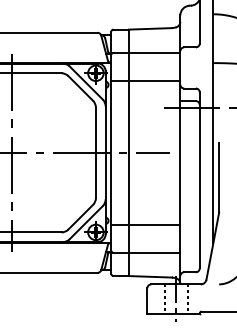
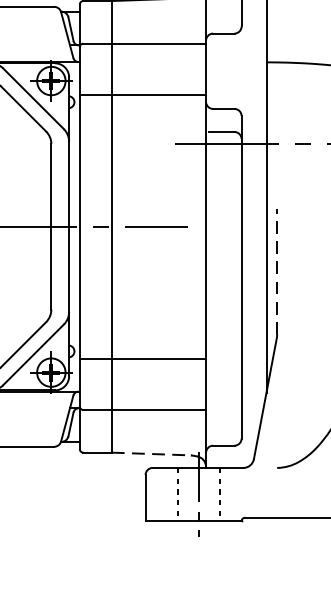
line: (219, 176) -> (277, 270), solid -> dashed
line: (150, 276) -> (151, 453), solid -> dashed

